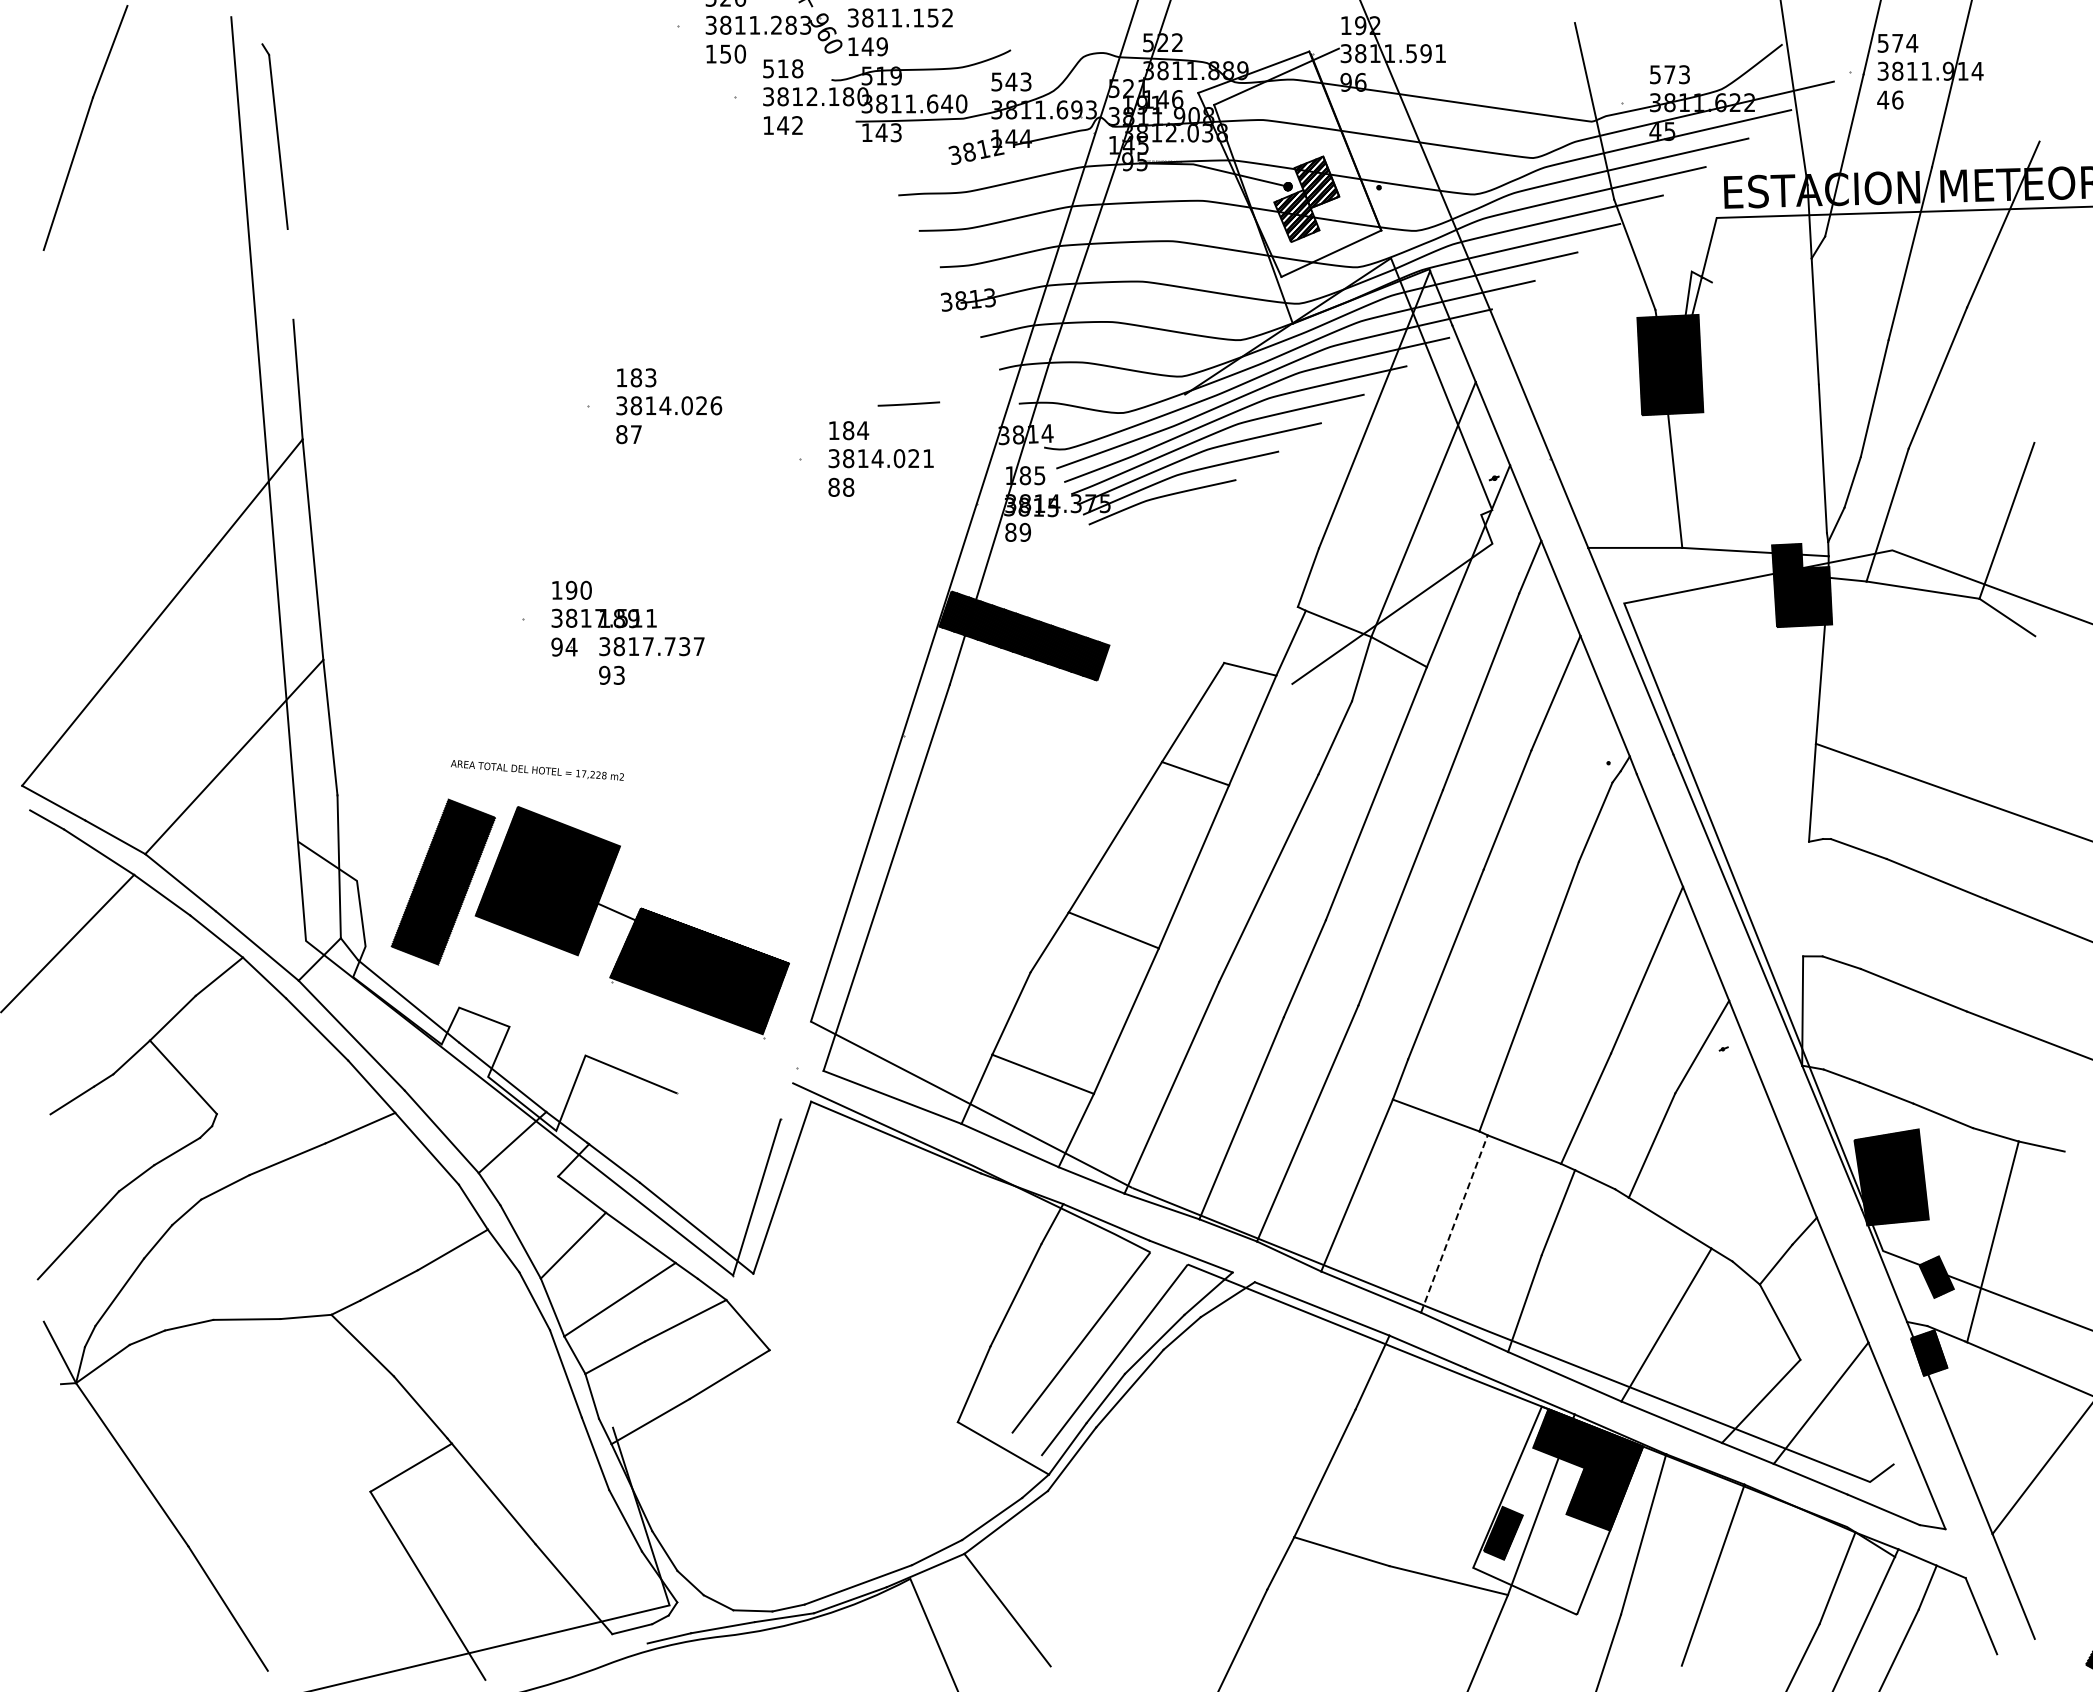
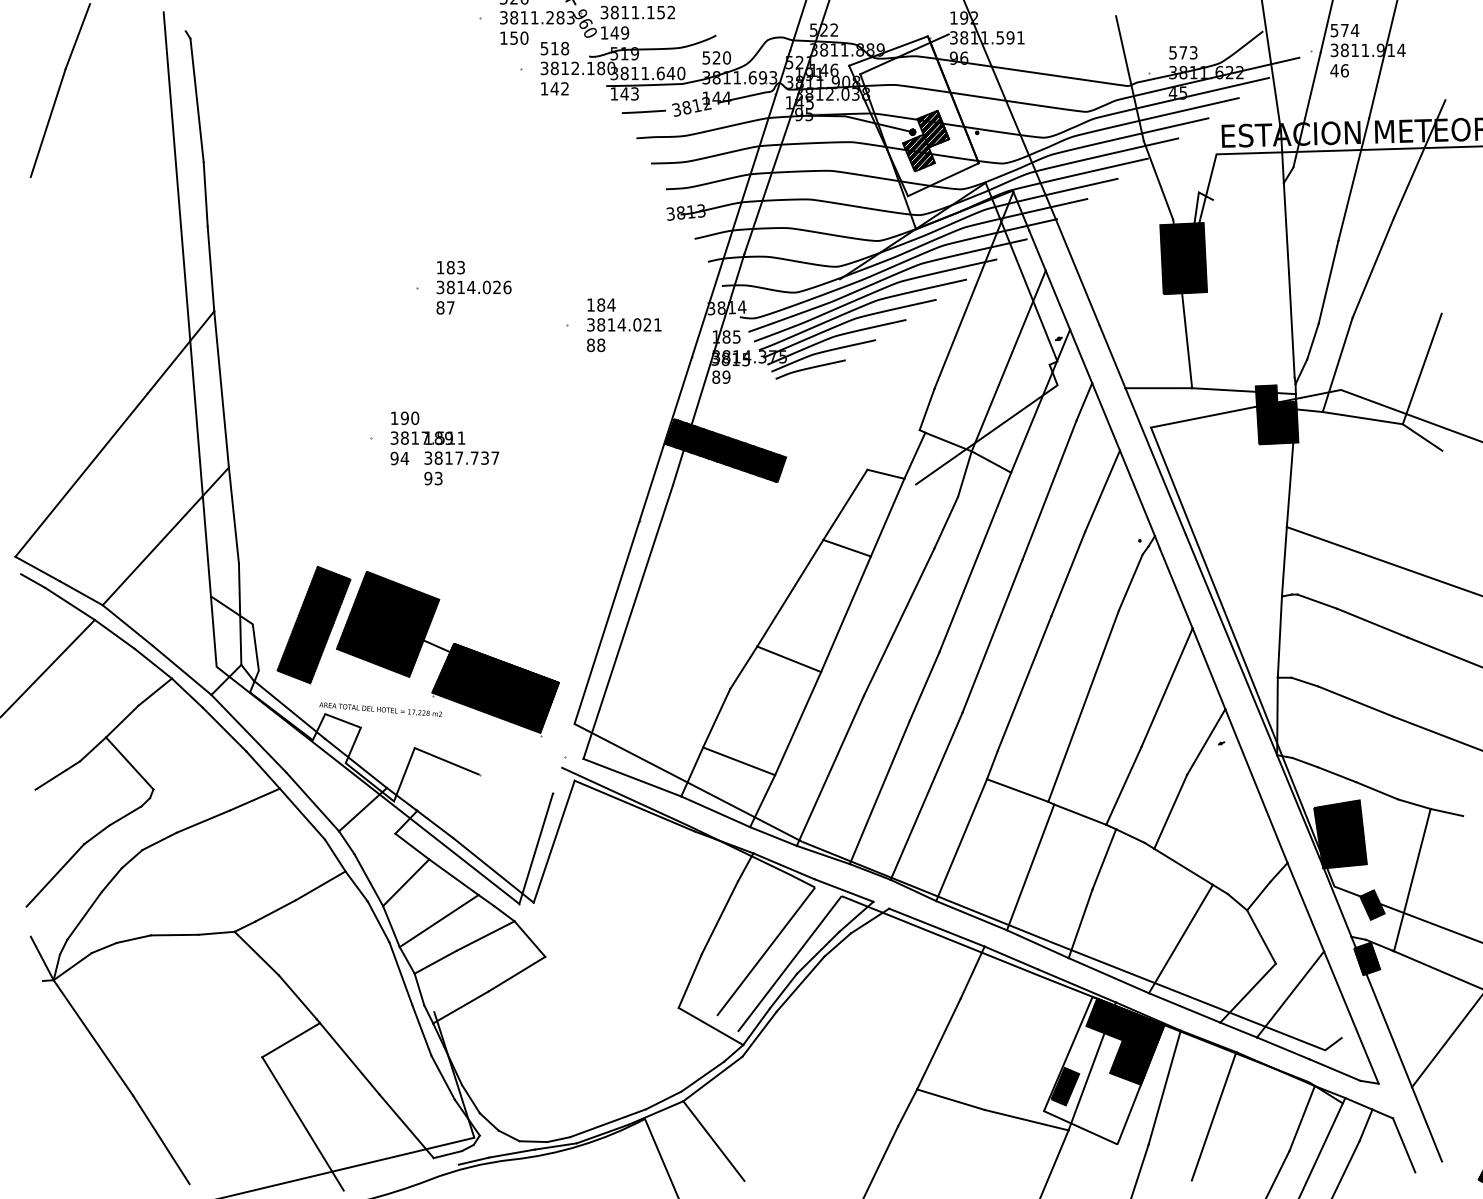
text: (1018, 81) -> (721, 57), 543 -> 520
line: (290, 274) -> (205, 194), added
line: (908, 403) -> (643, 111), moved
curve: (1143, 520) -> (810, 368), added
text: (536, 770) -> (380, 709), moved
line: (1806, 898) -> (1280, 636), added
line: (1454, 1223) -> (1030, 867), dashed -> solid

